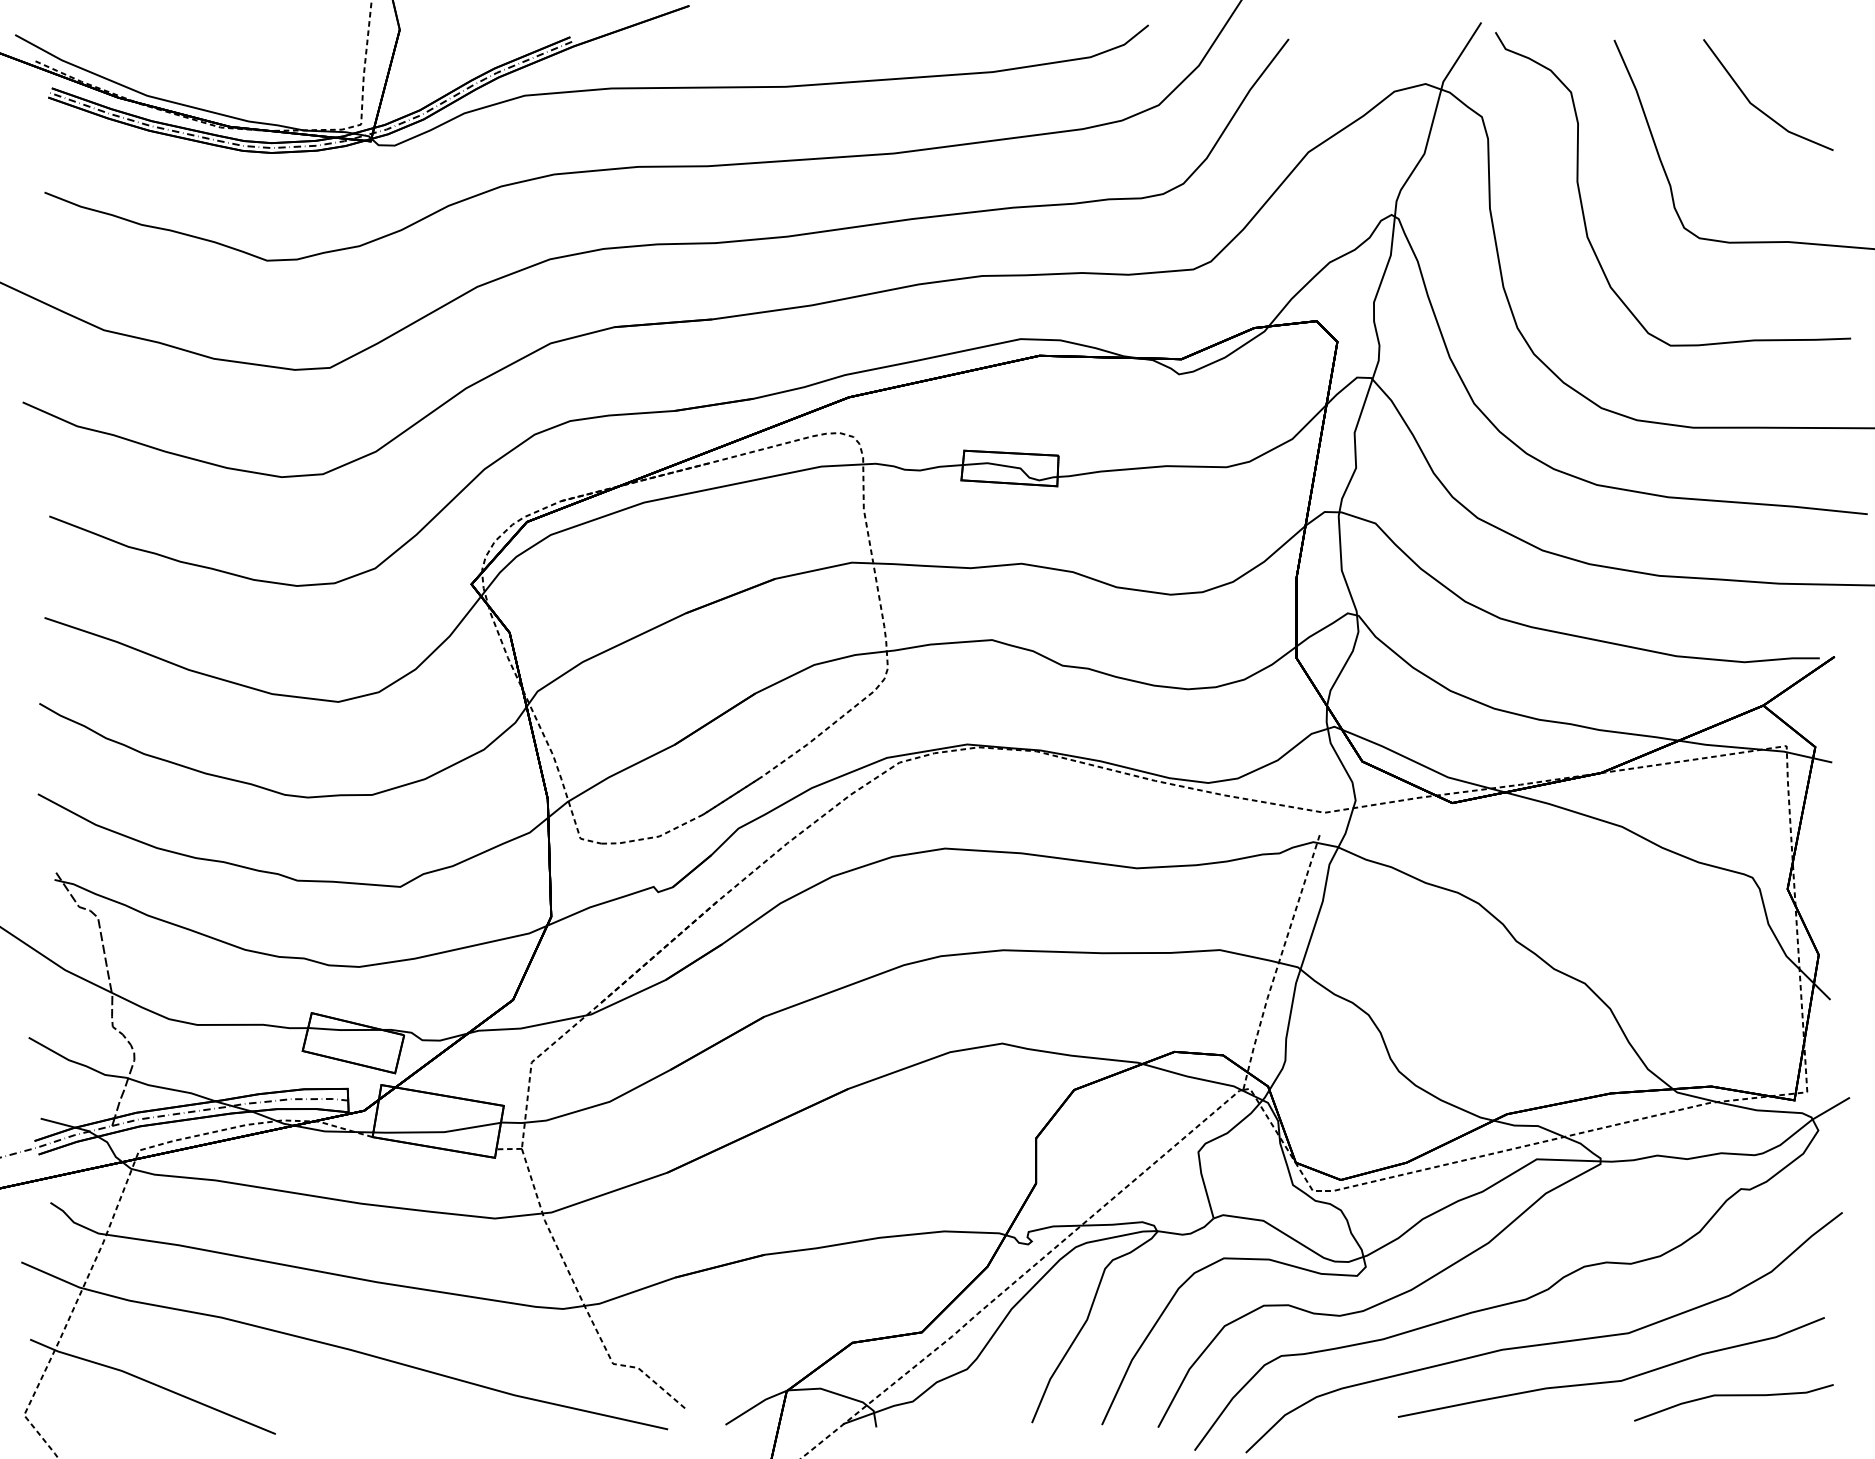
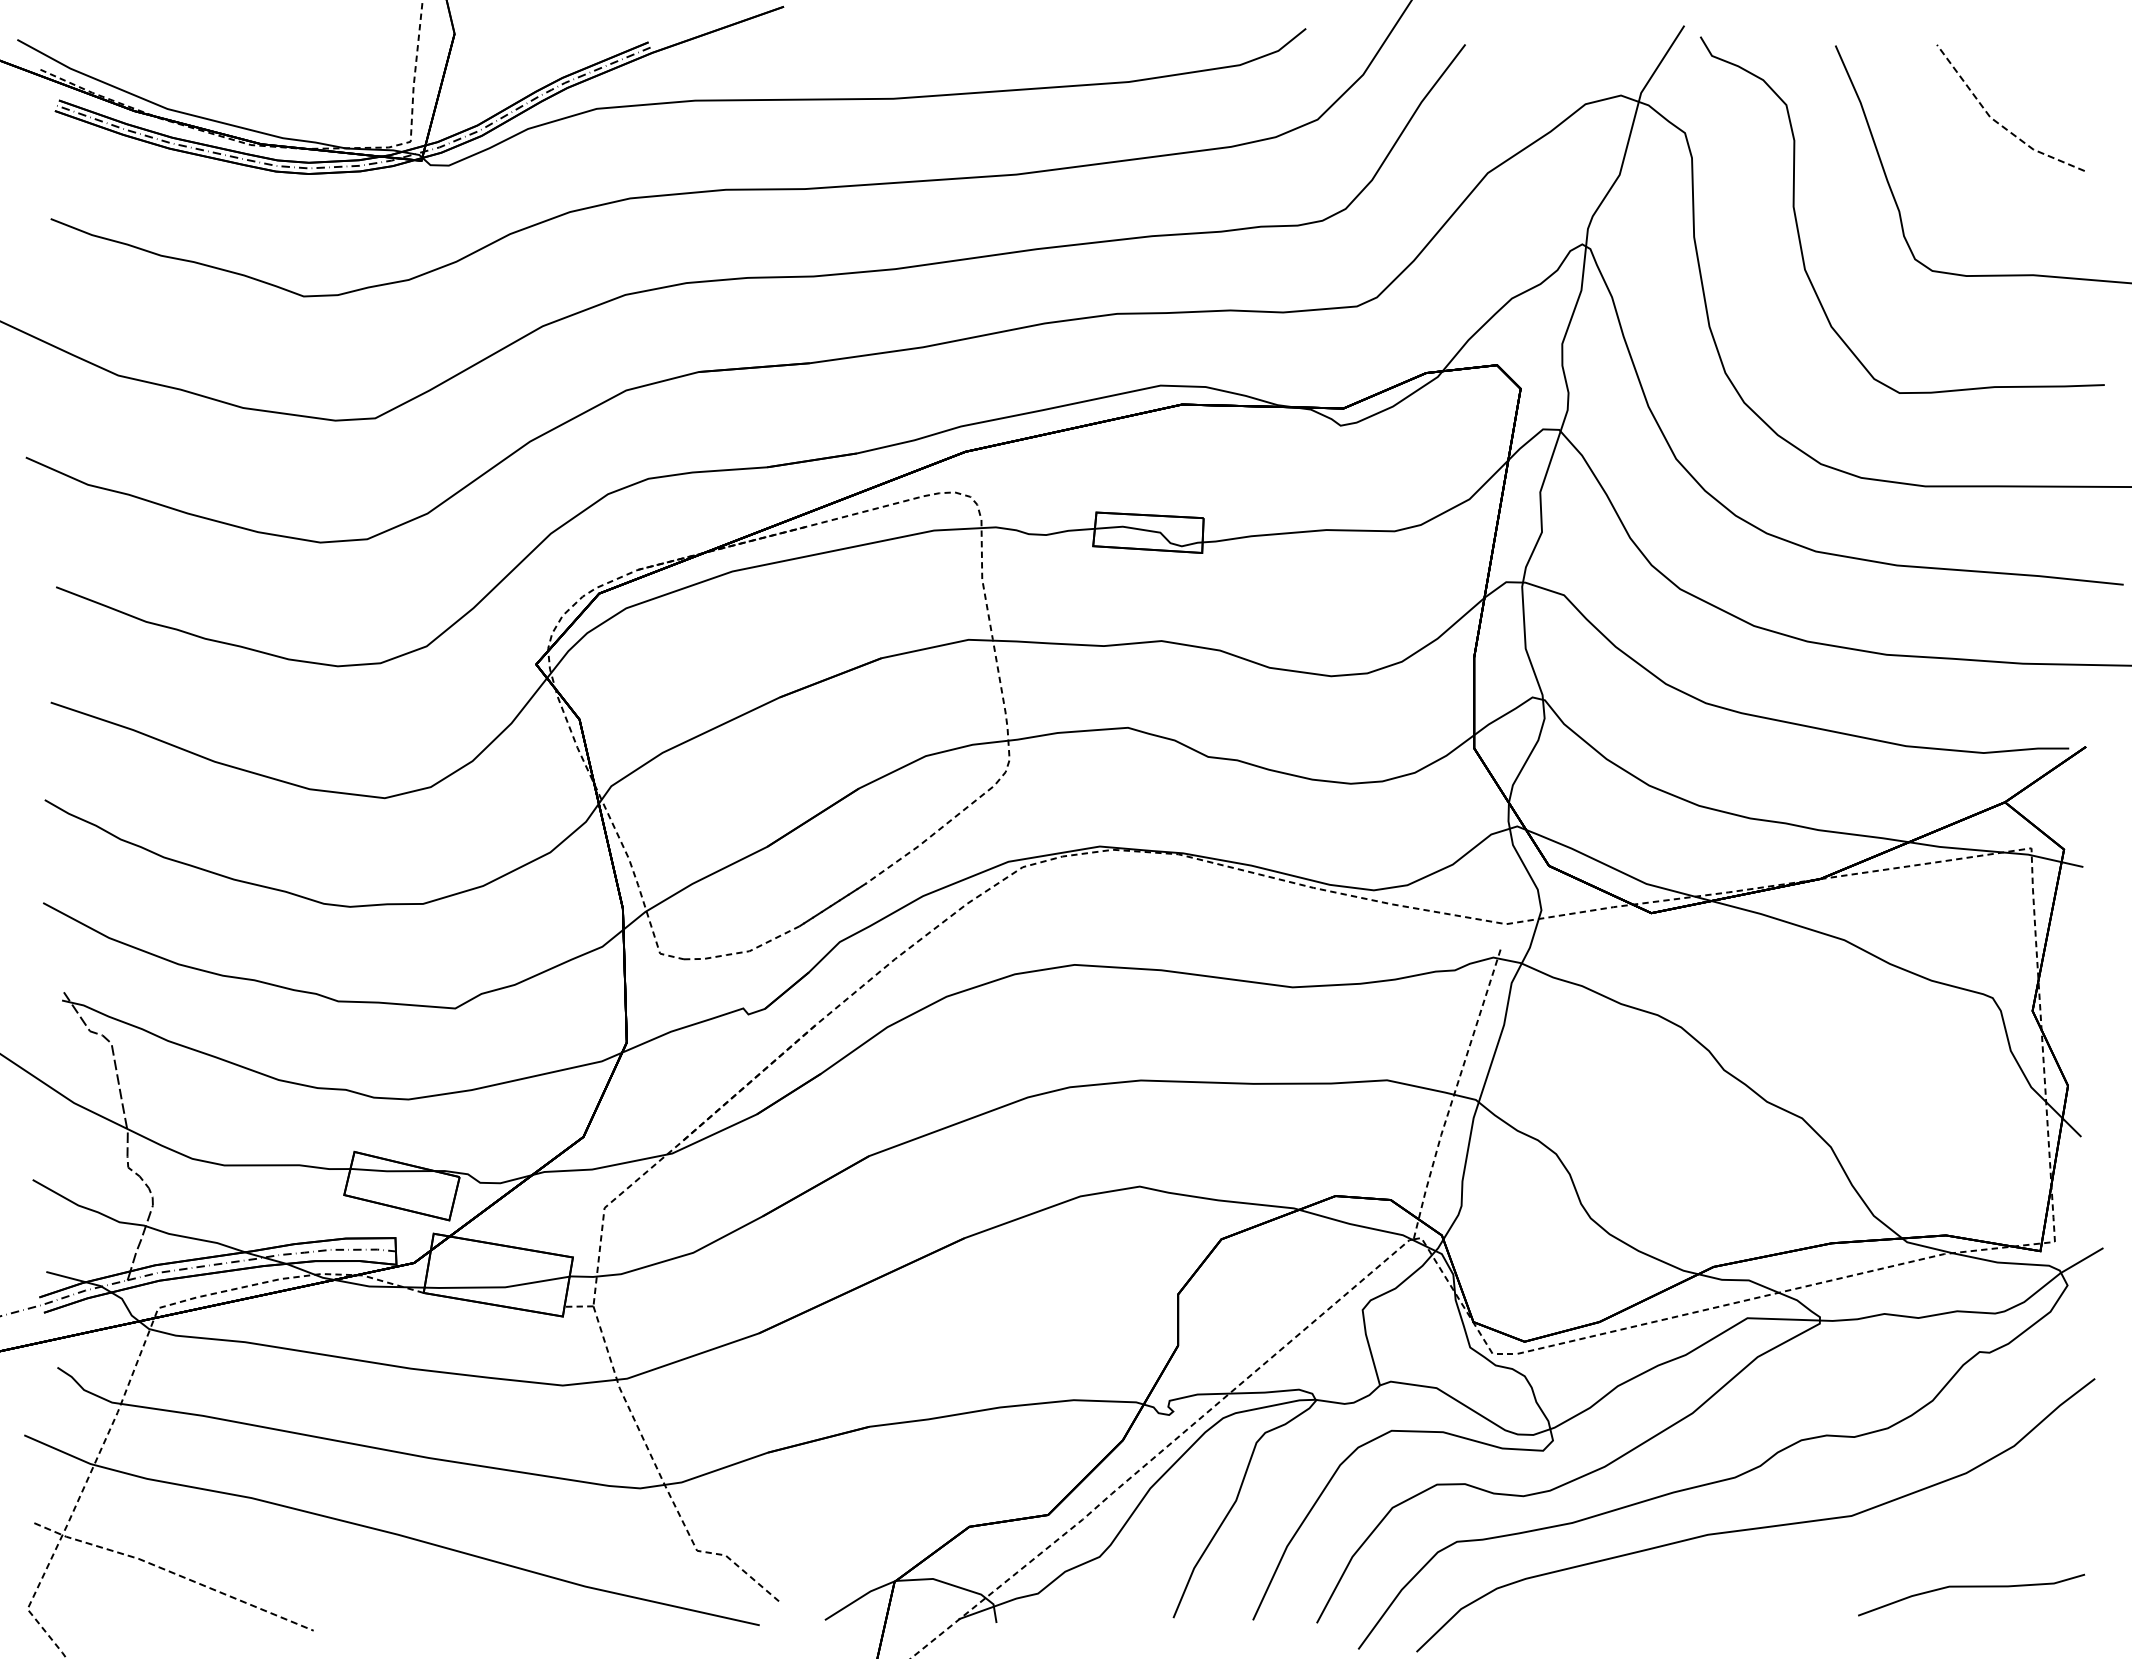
line: (1757, 108) -> (1998, 123), solid -> dashed
curve: (1610, 1381) -> (1831, 1570), removed
line: (153, 1383) -> (174, 1573), solid -> dashed

